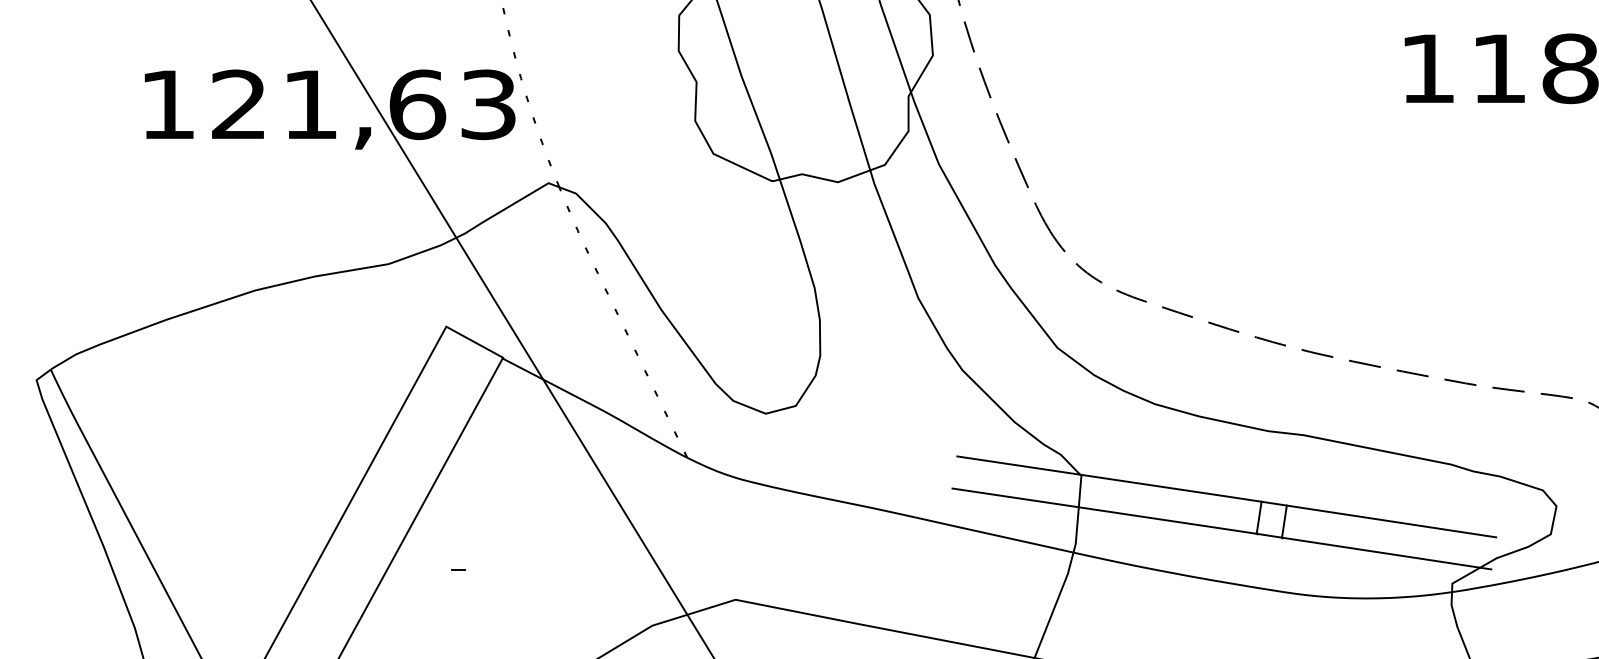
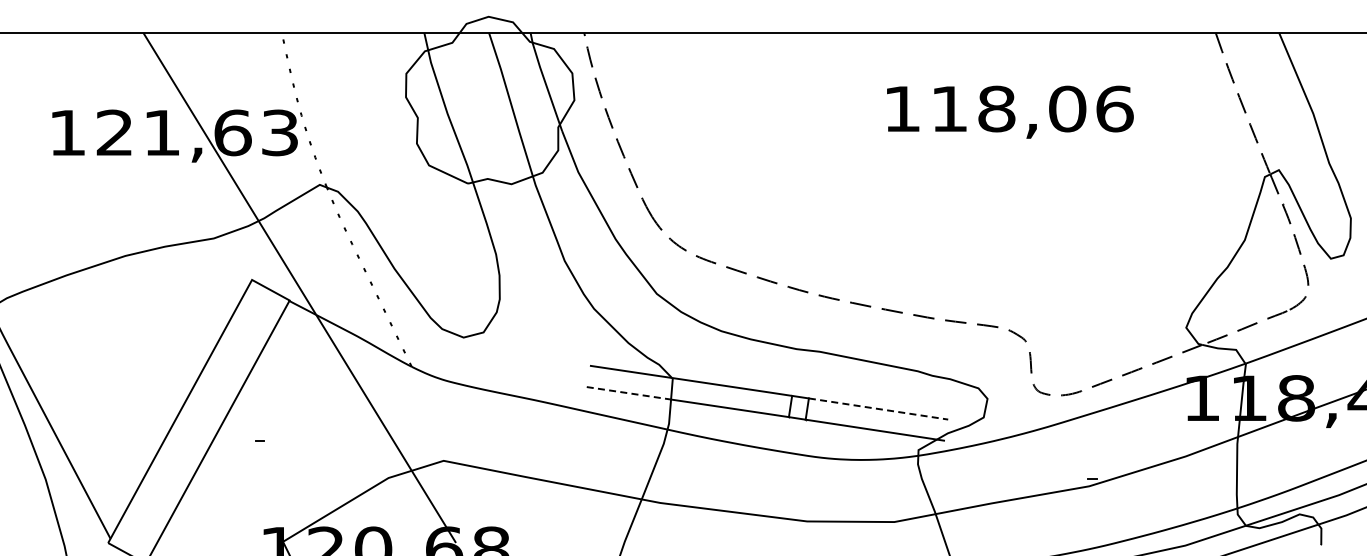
line: (1014, 498) -> (628, 393), solid -> dashed
line: (1393, 522) -> (879, 409), solid -> dashed

